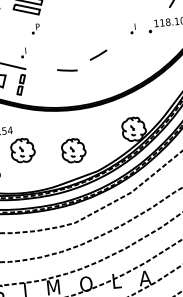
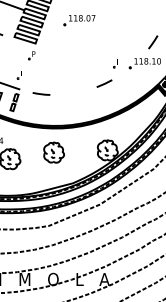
line: (98, 55) -> (104, 83), moved
line: (67, 69) -> (41, 93), moved
part: (73, 150) -> (53, 152), moved

